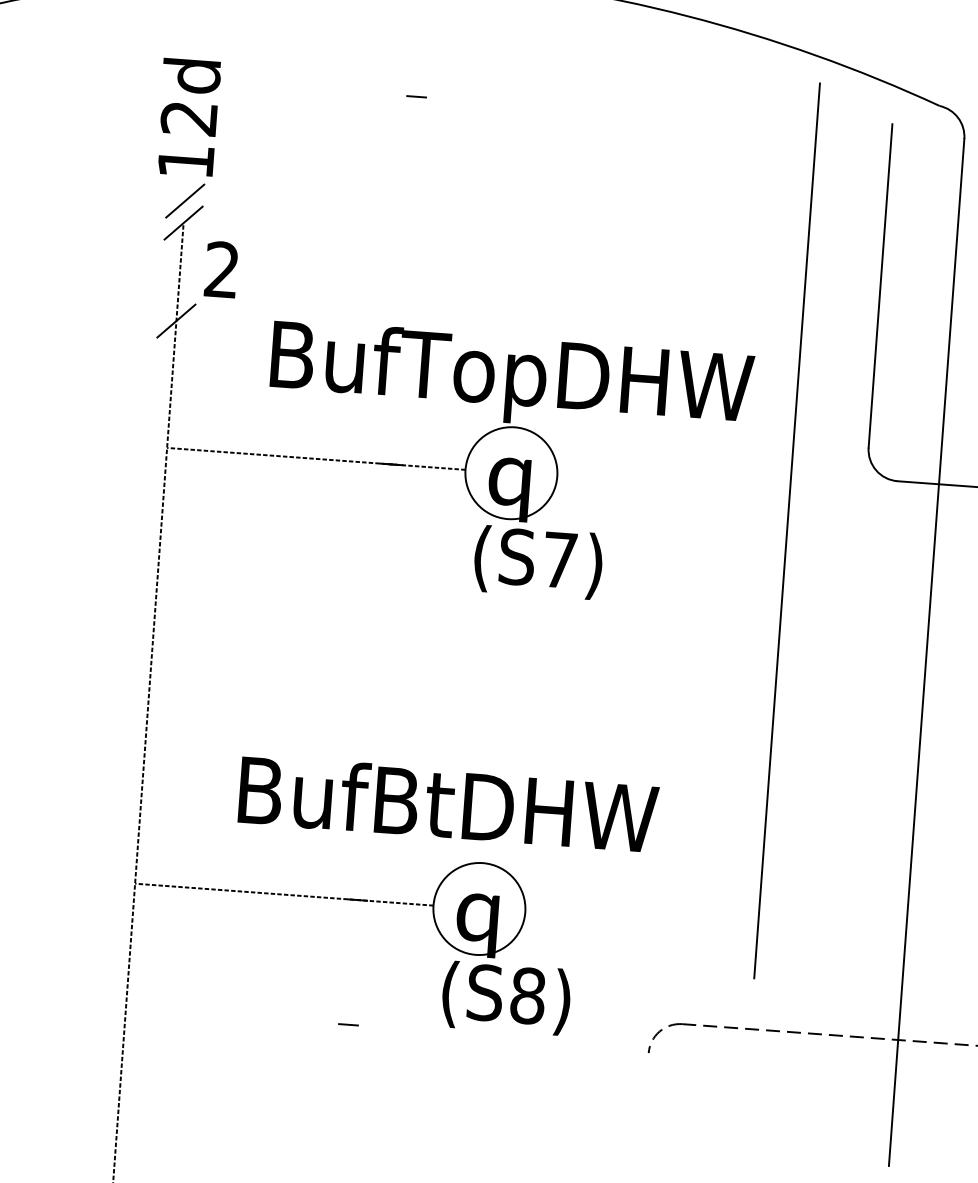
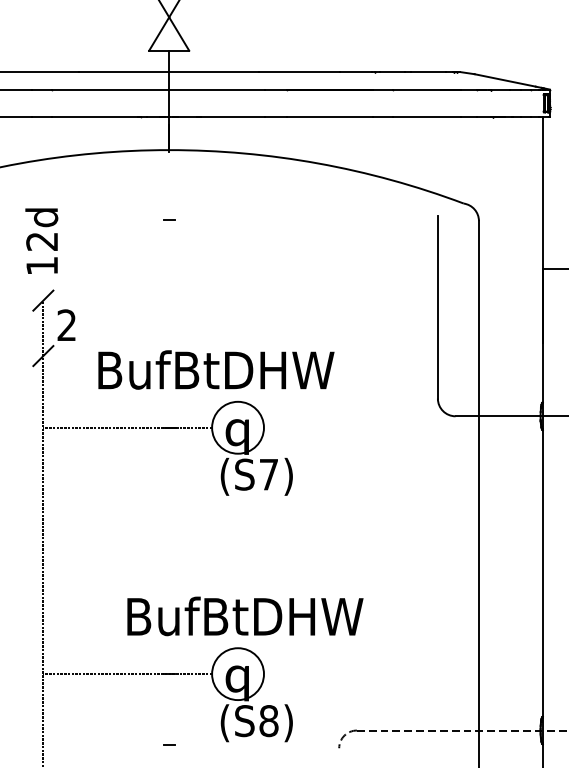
line: (185, 201) -> (43, 288), removed
text: (575, 384) -> (270, 375), BufTopDHW -> BufBtDHW
line: (787, 530) -> (395, 448), removed
text: (448, 804) -> (245, 616), moved

